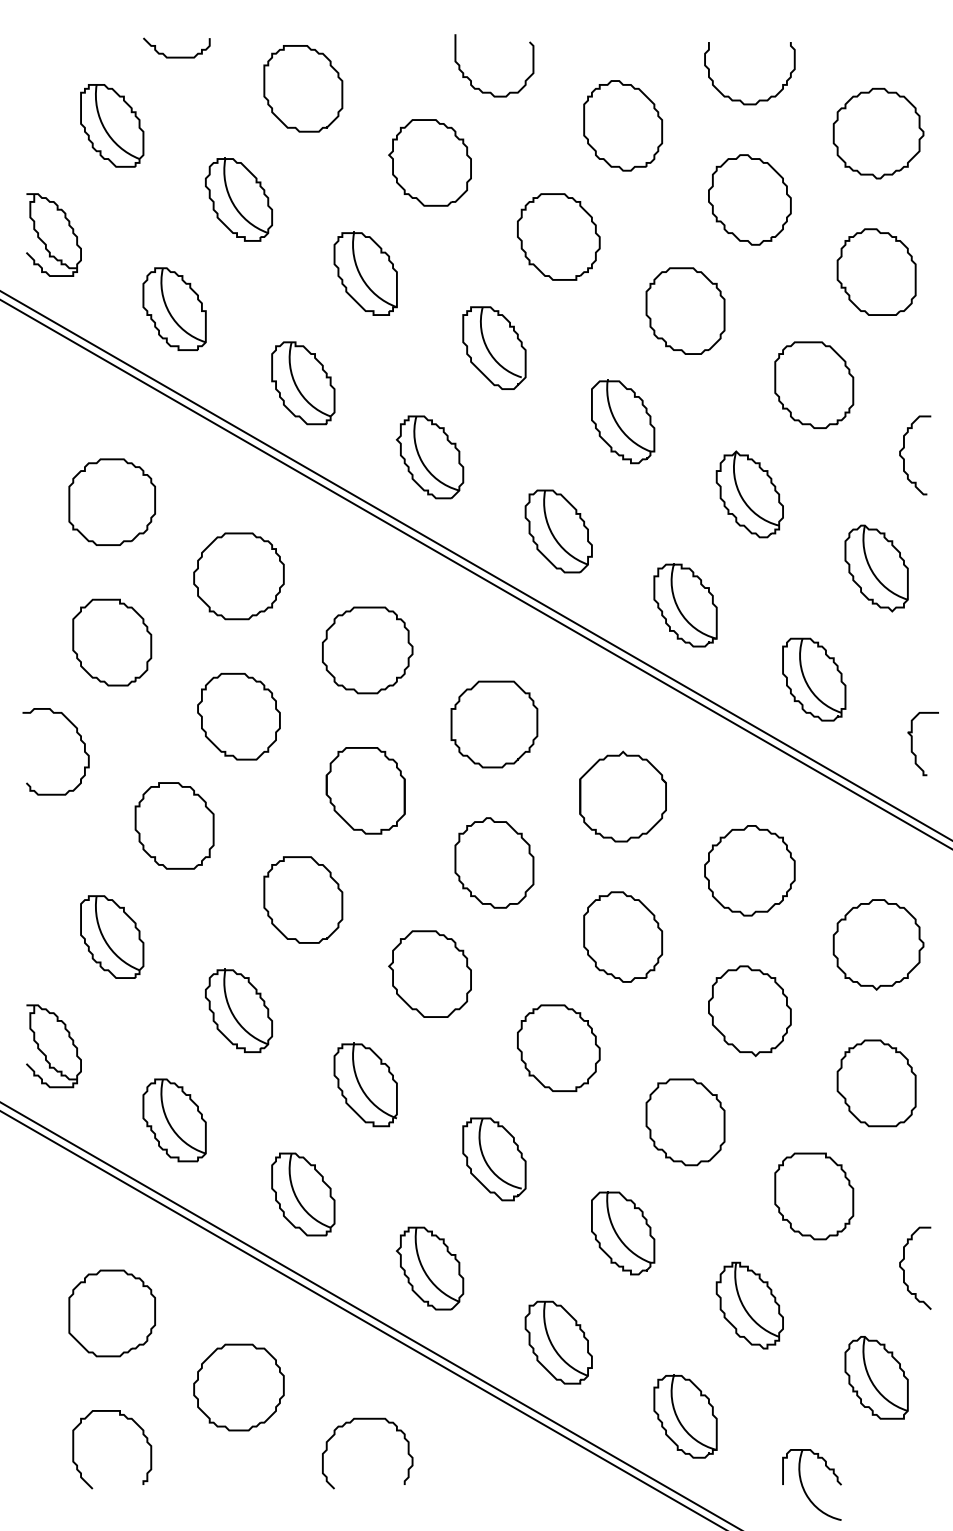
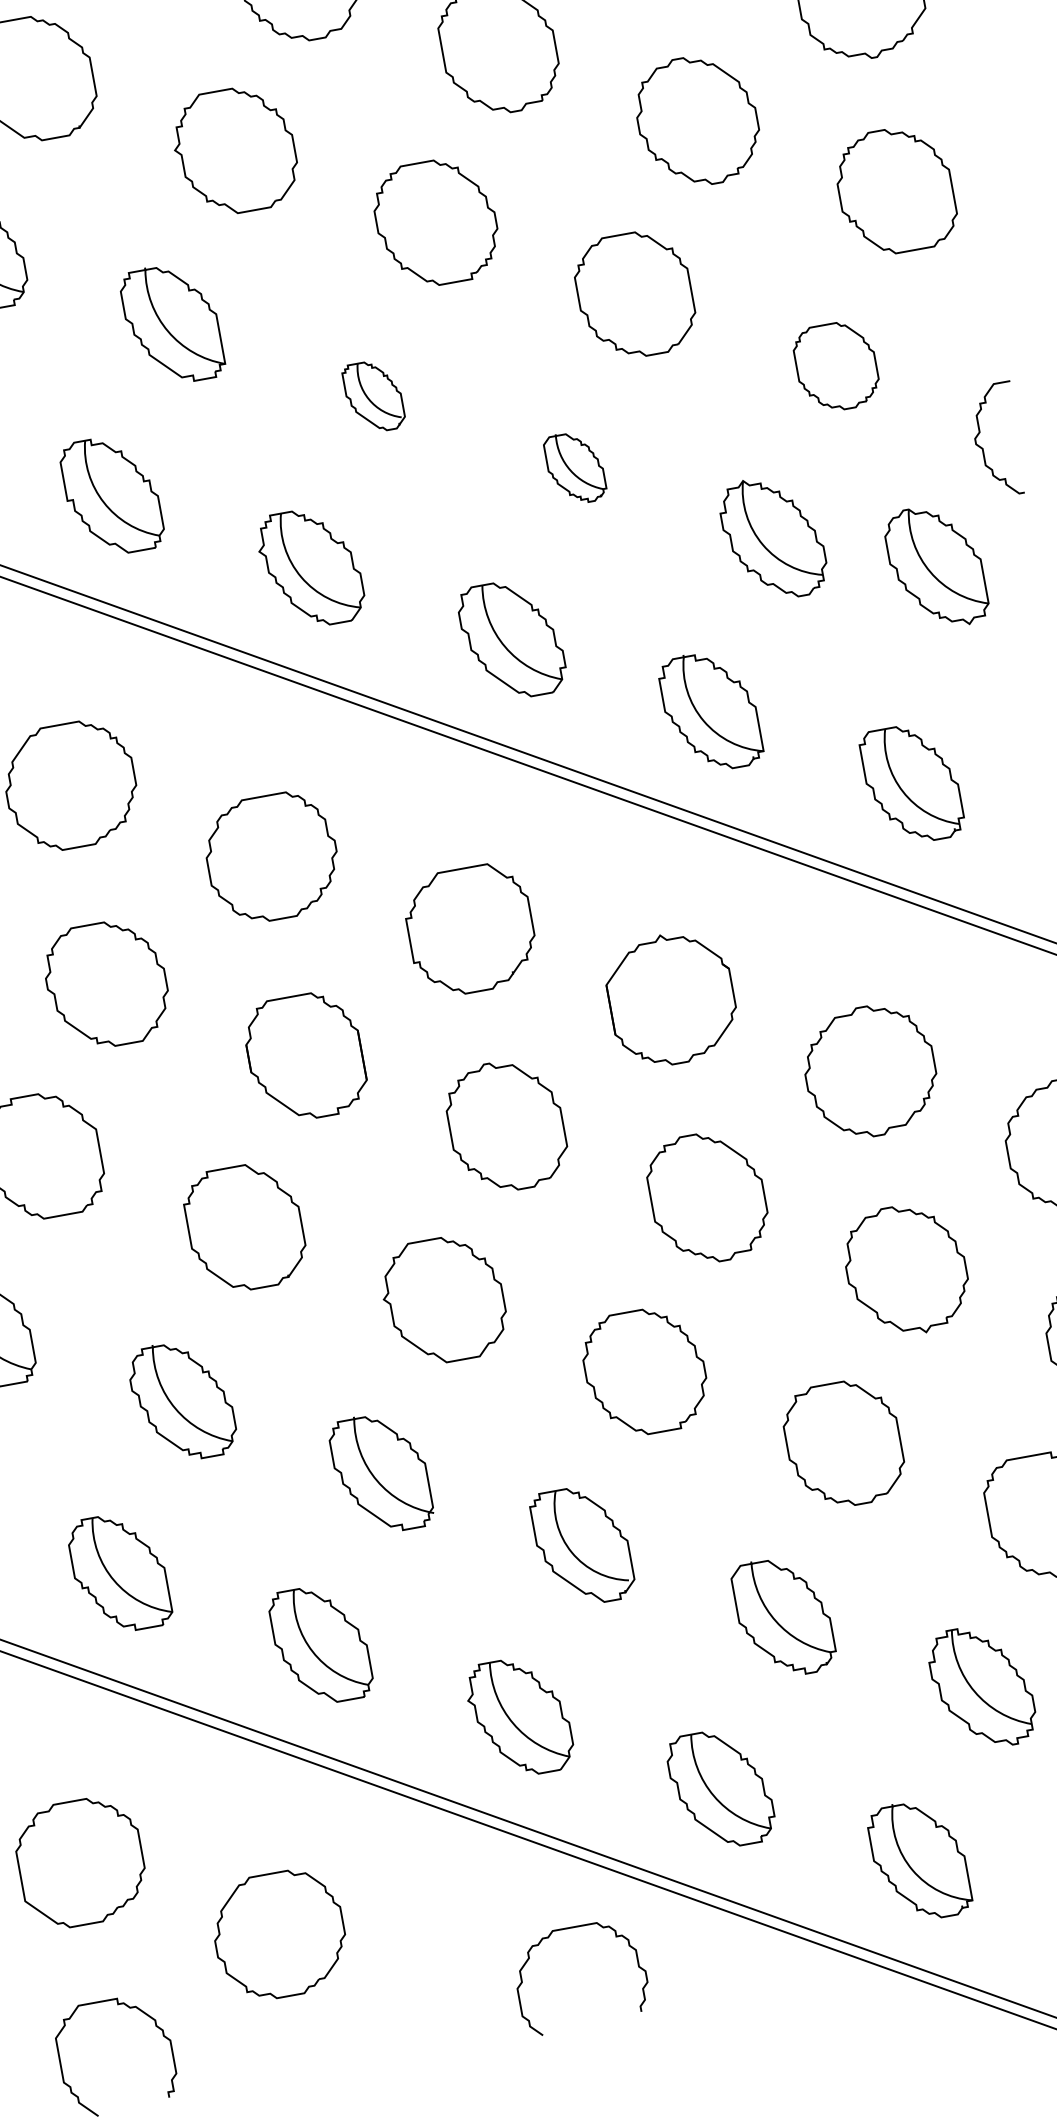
part: (494, 347) -> (373, 395), size x0.6
part: (814, 384) -> (836, 365), size x0.7
part: (623, 421) -> (575, 467), size x0.6
part: (876, 568) -> (936, 567), moved
curve: (367, 1419) -> (571, 1928), moved

